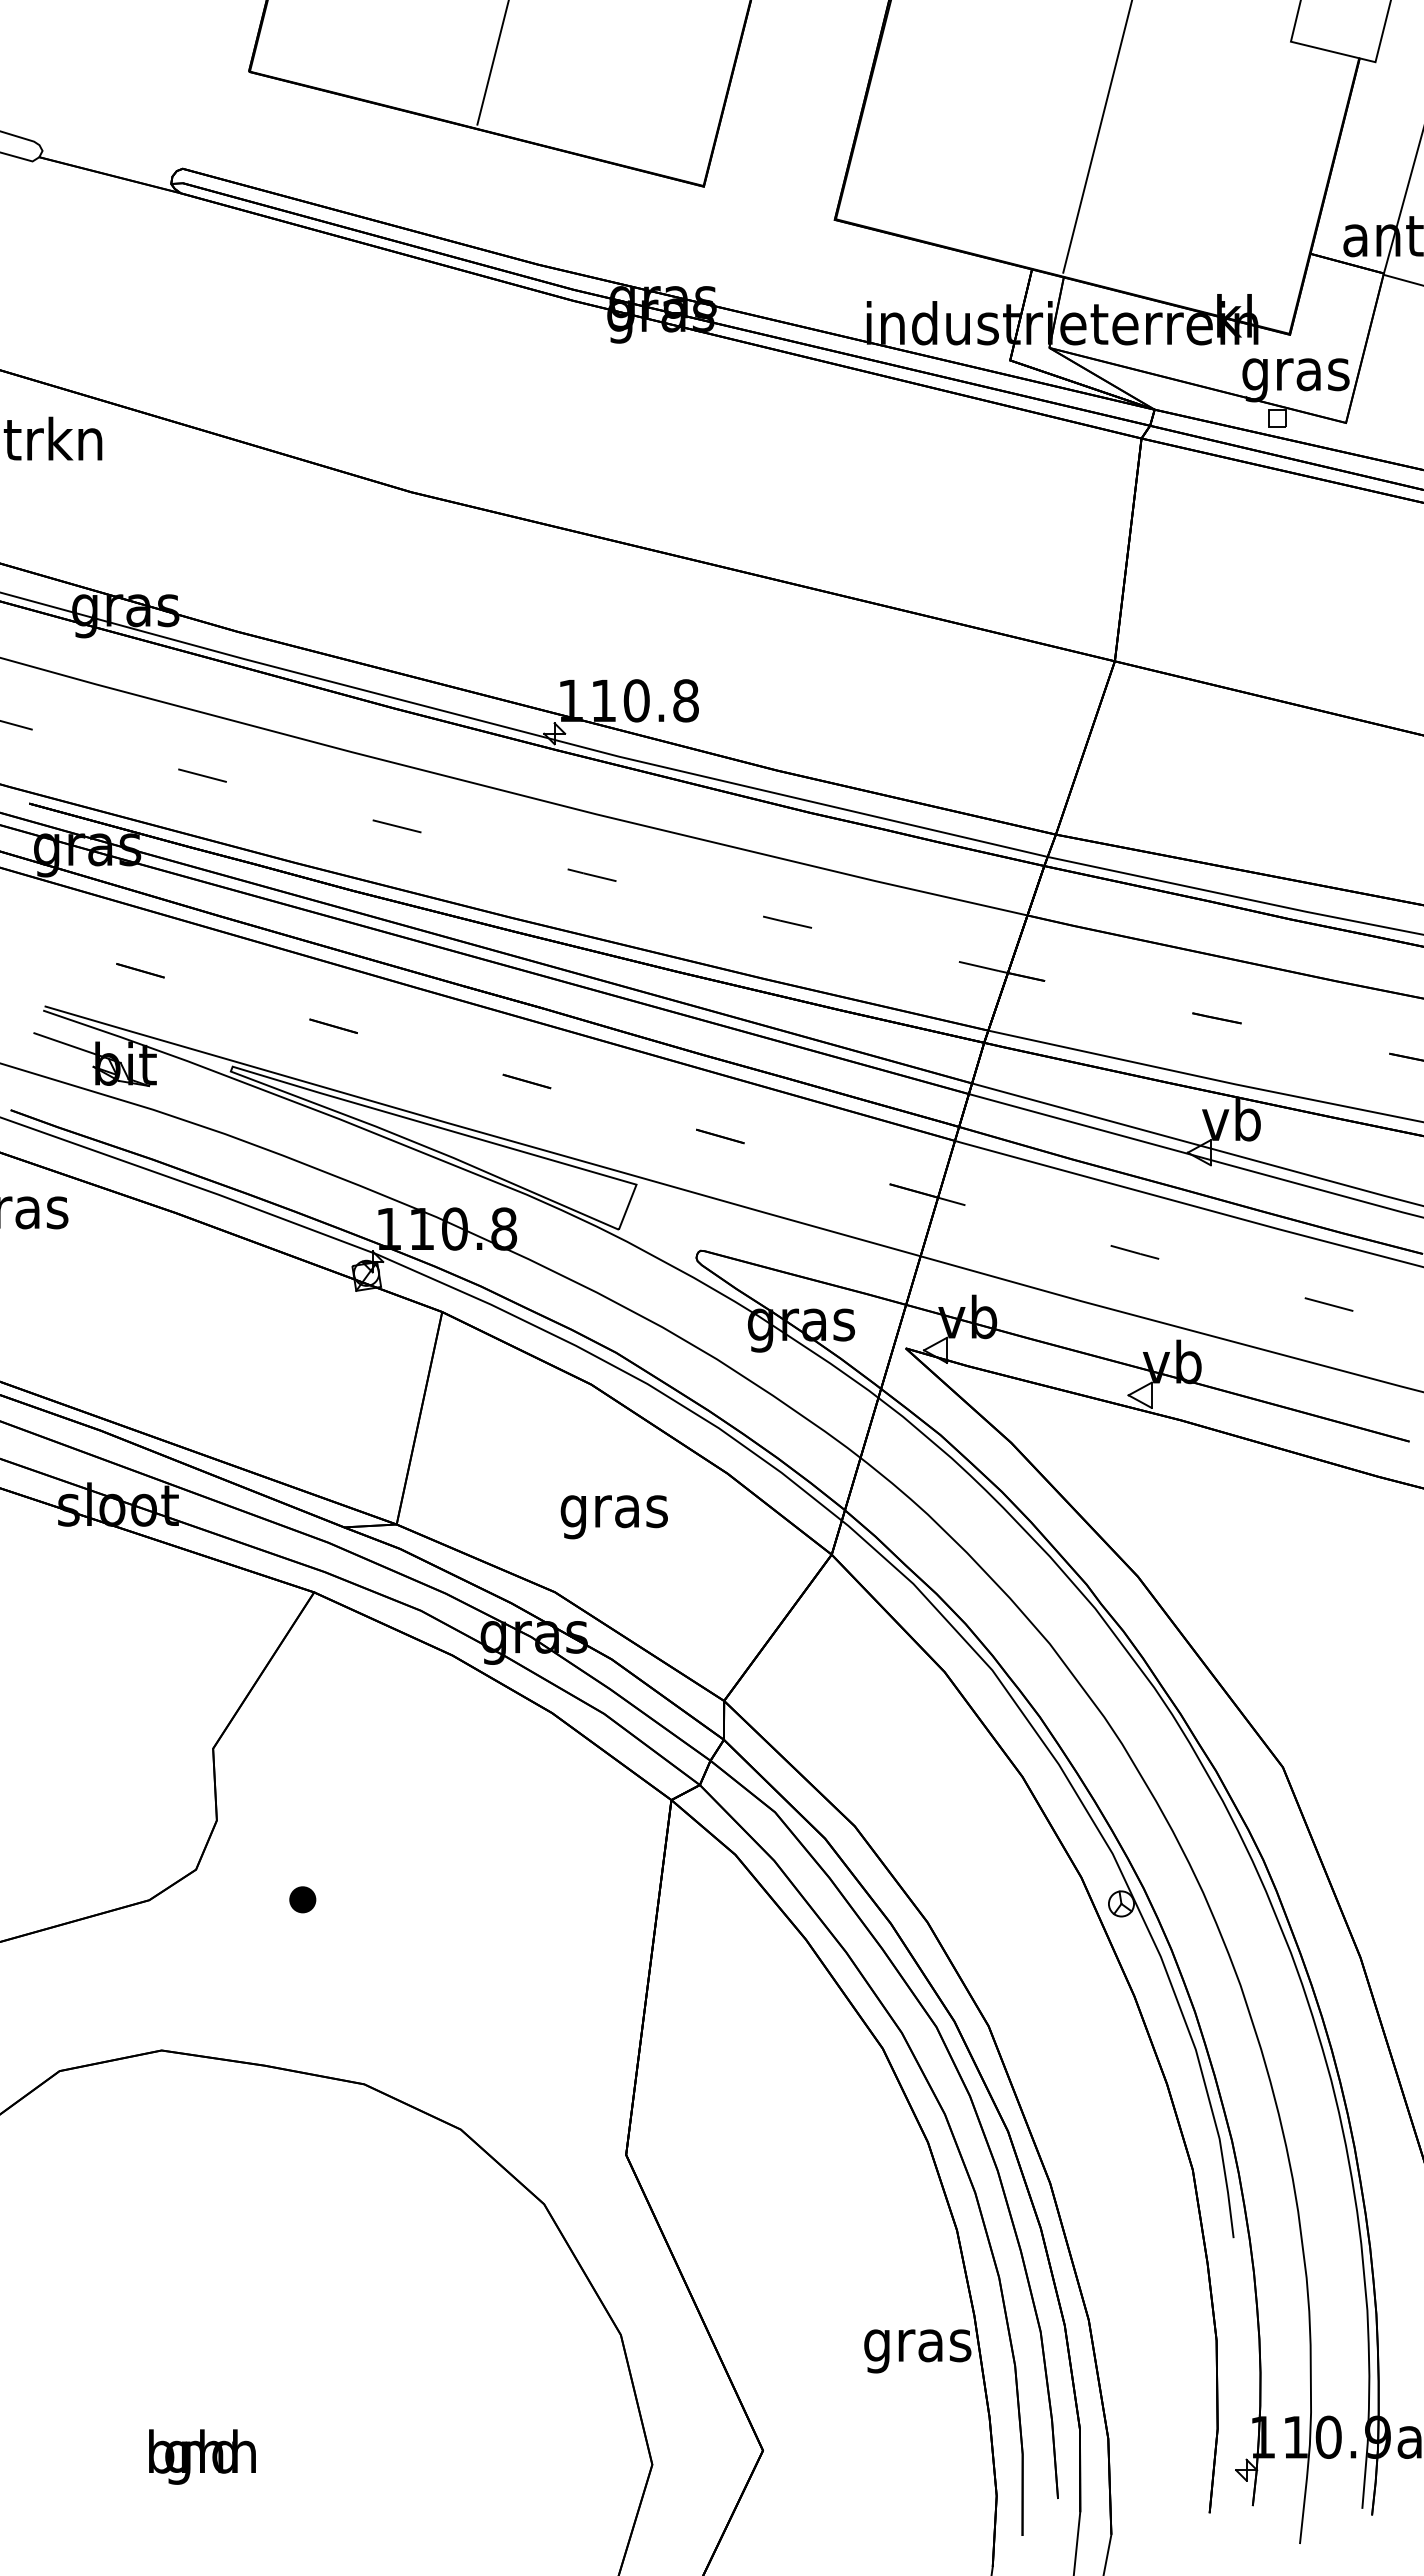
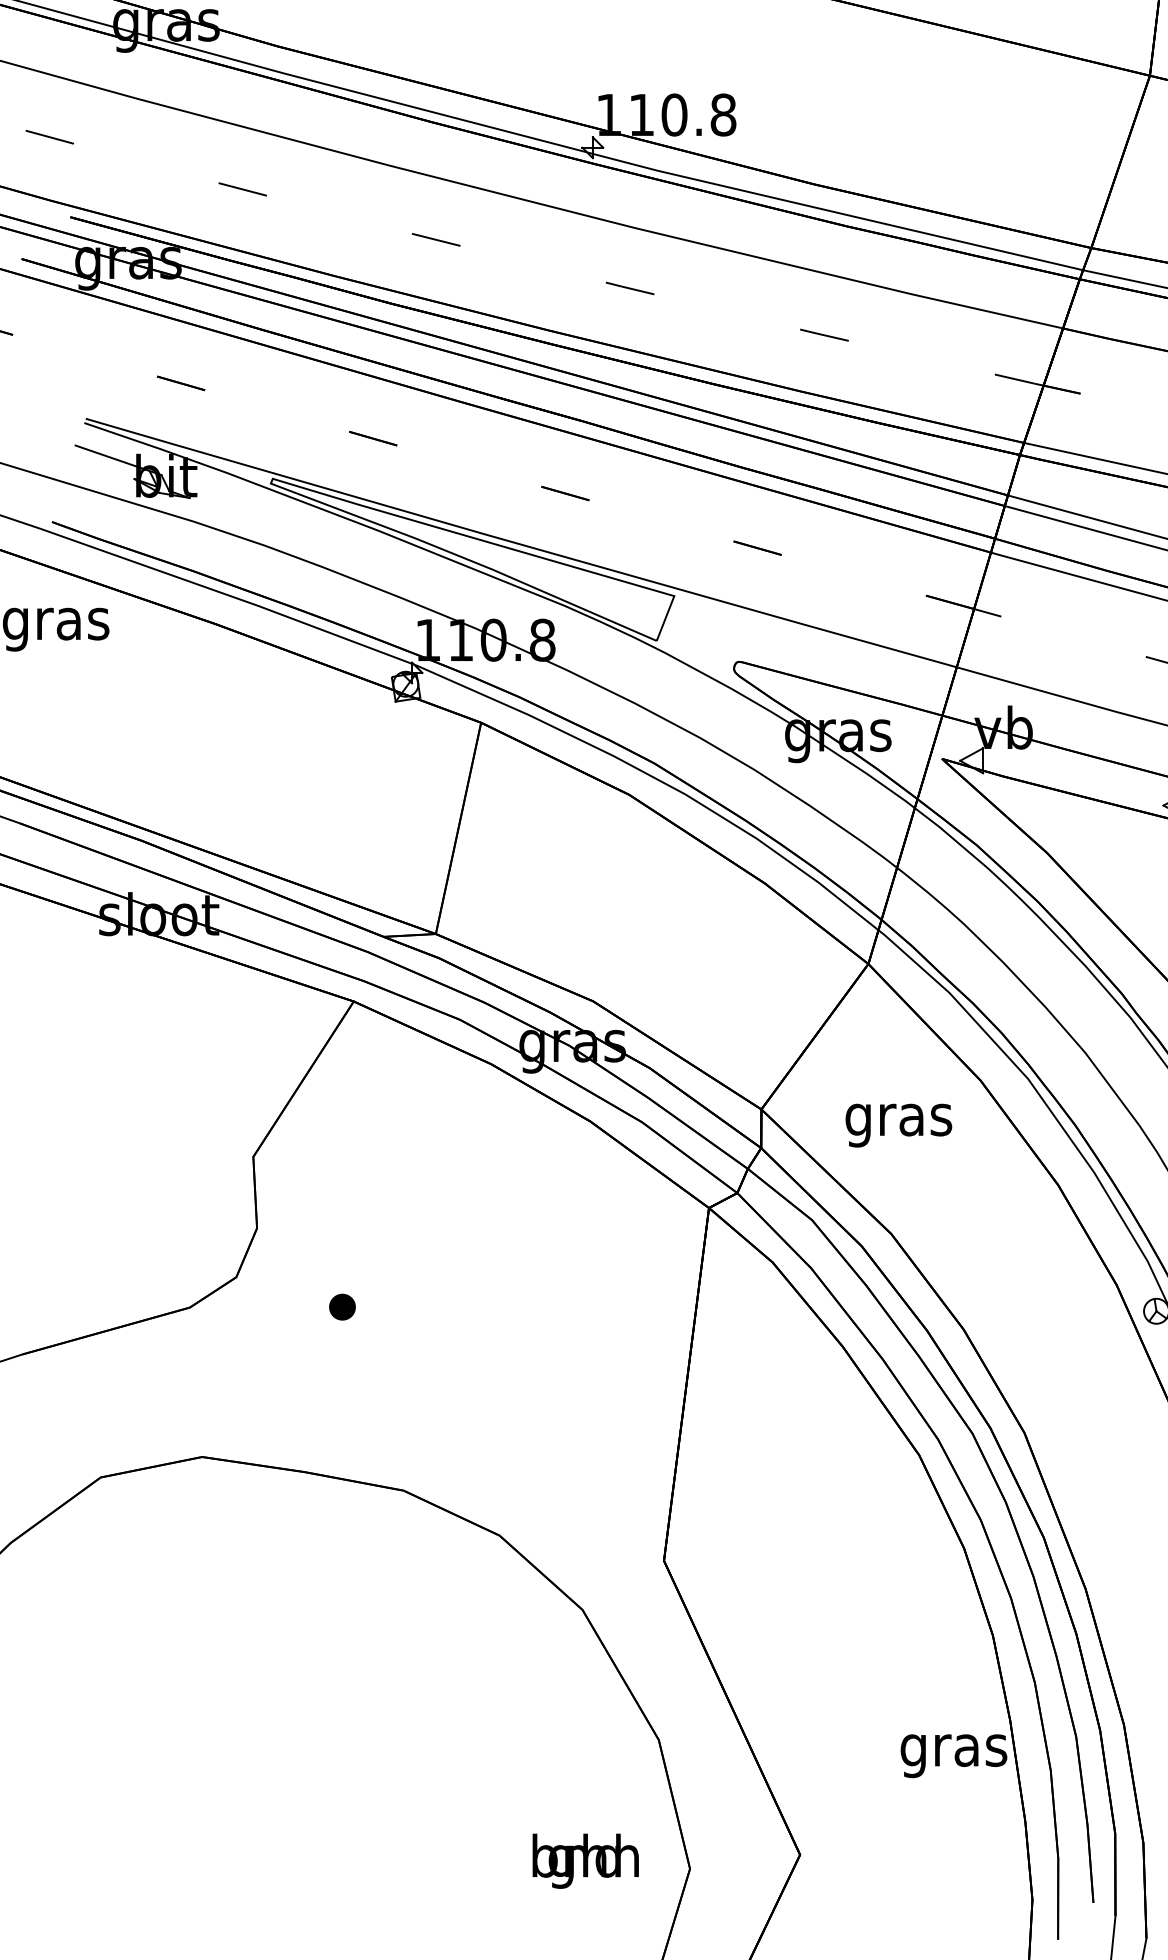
text: (613, 1517) -> (898, 1125), moved
text: (202, 2456) -> (585, 1860), moved

